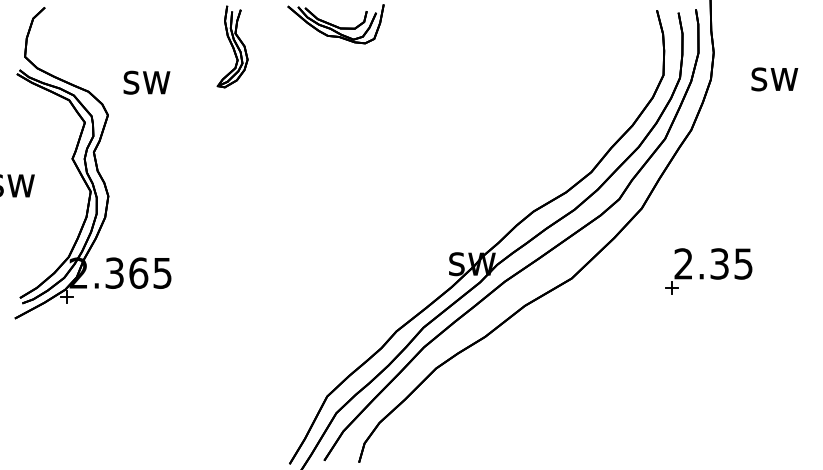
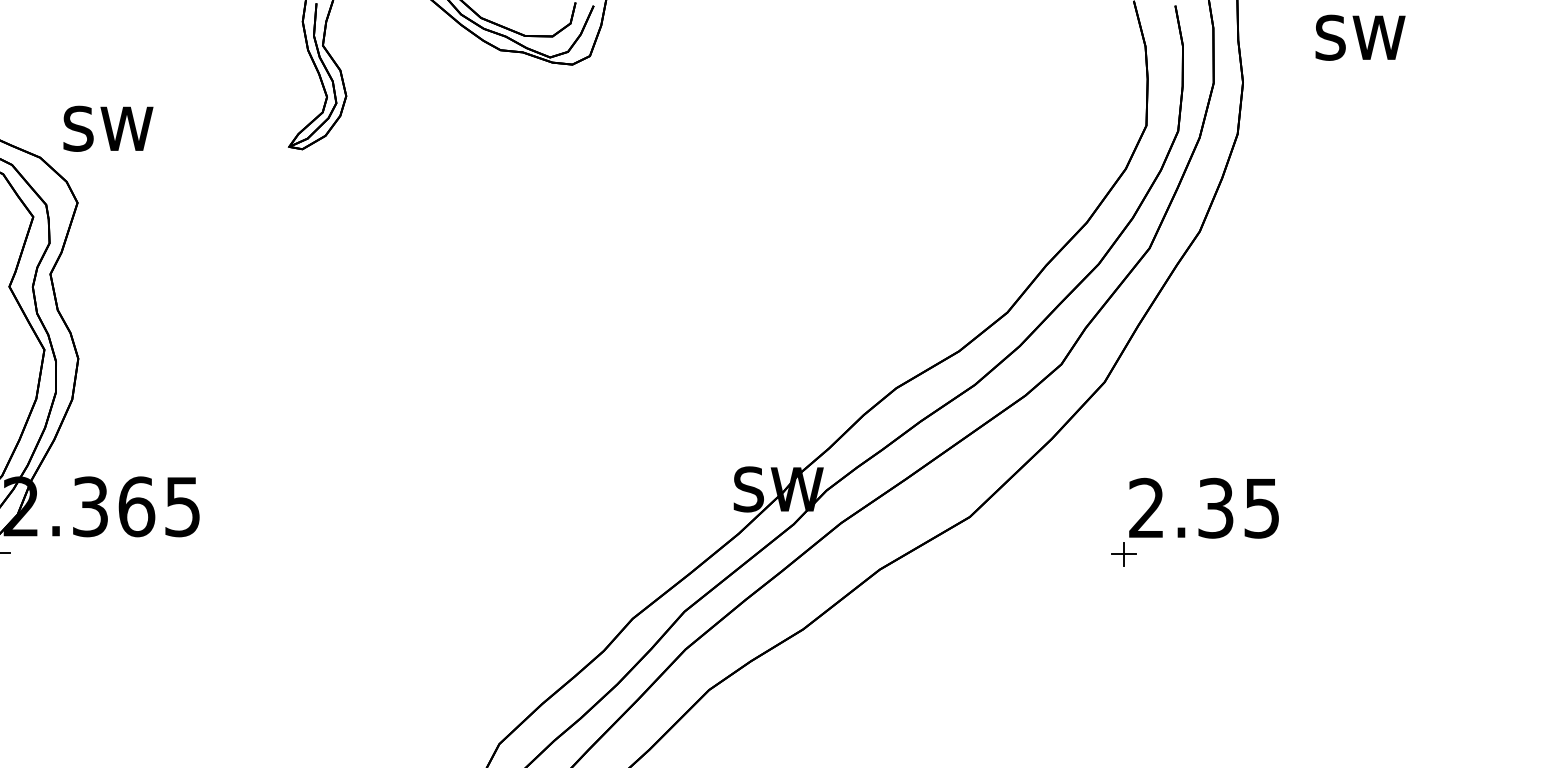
text: (774, 79) -> (1359, 37), moved
text: (146, 82) -> (107, 128), moved
part: (708, 271) -> (1194, 522), moved

